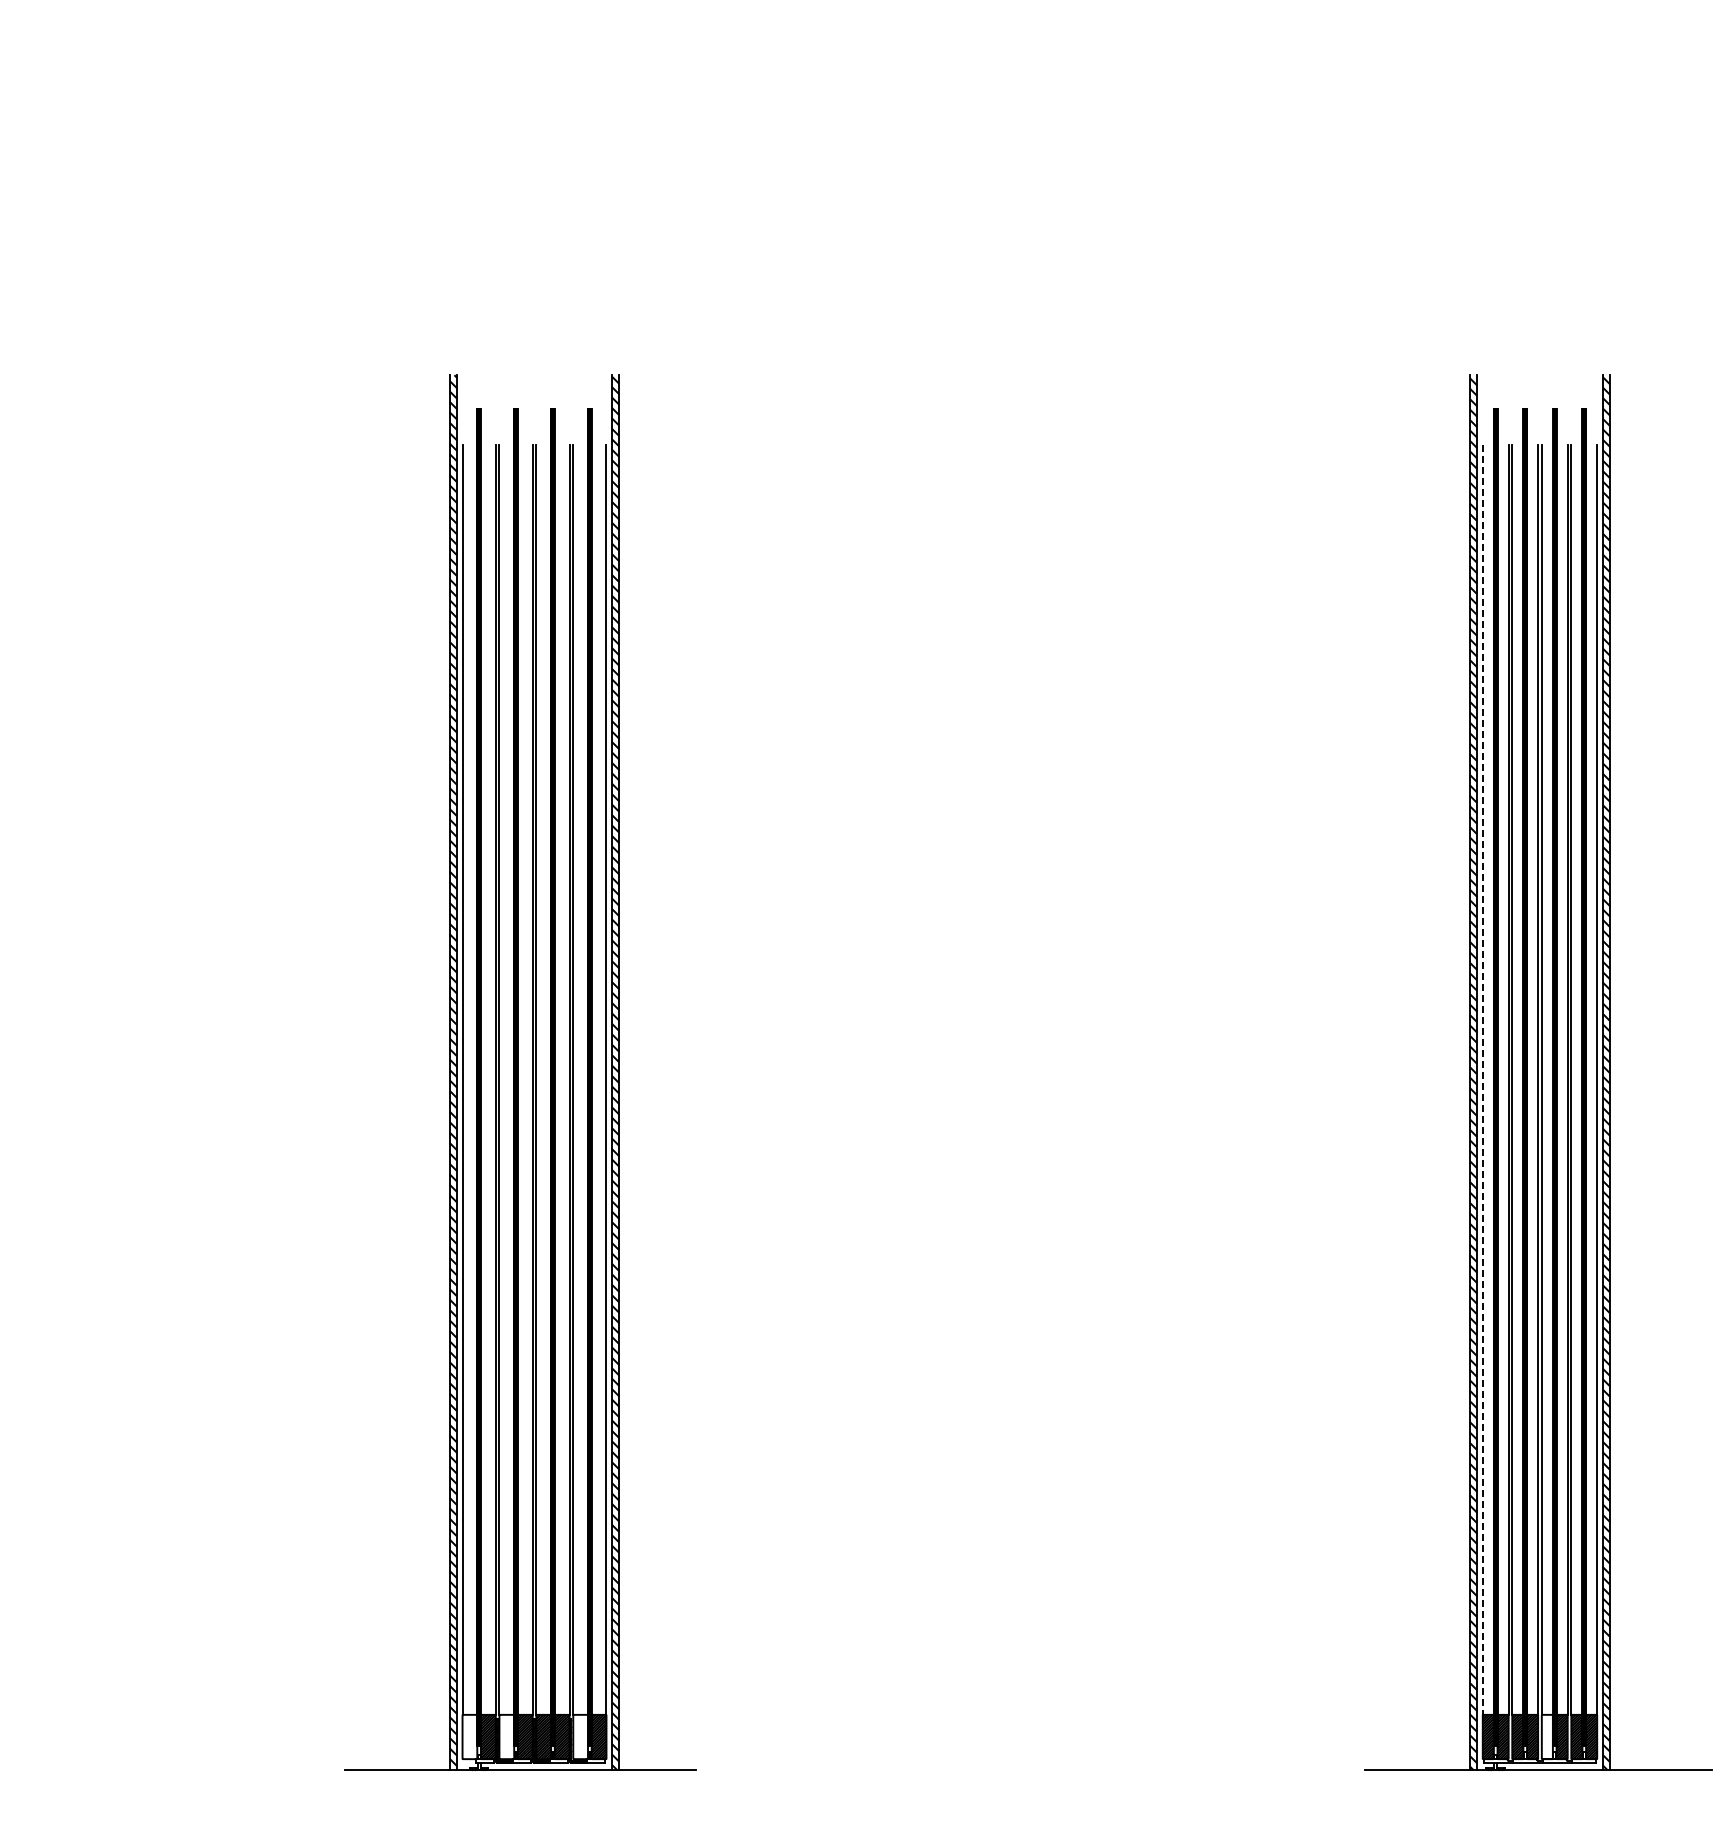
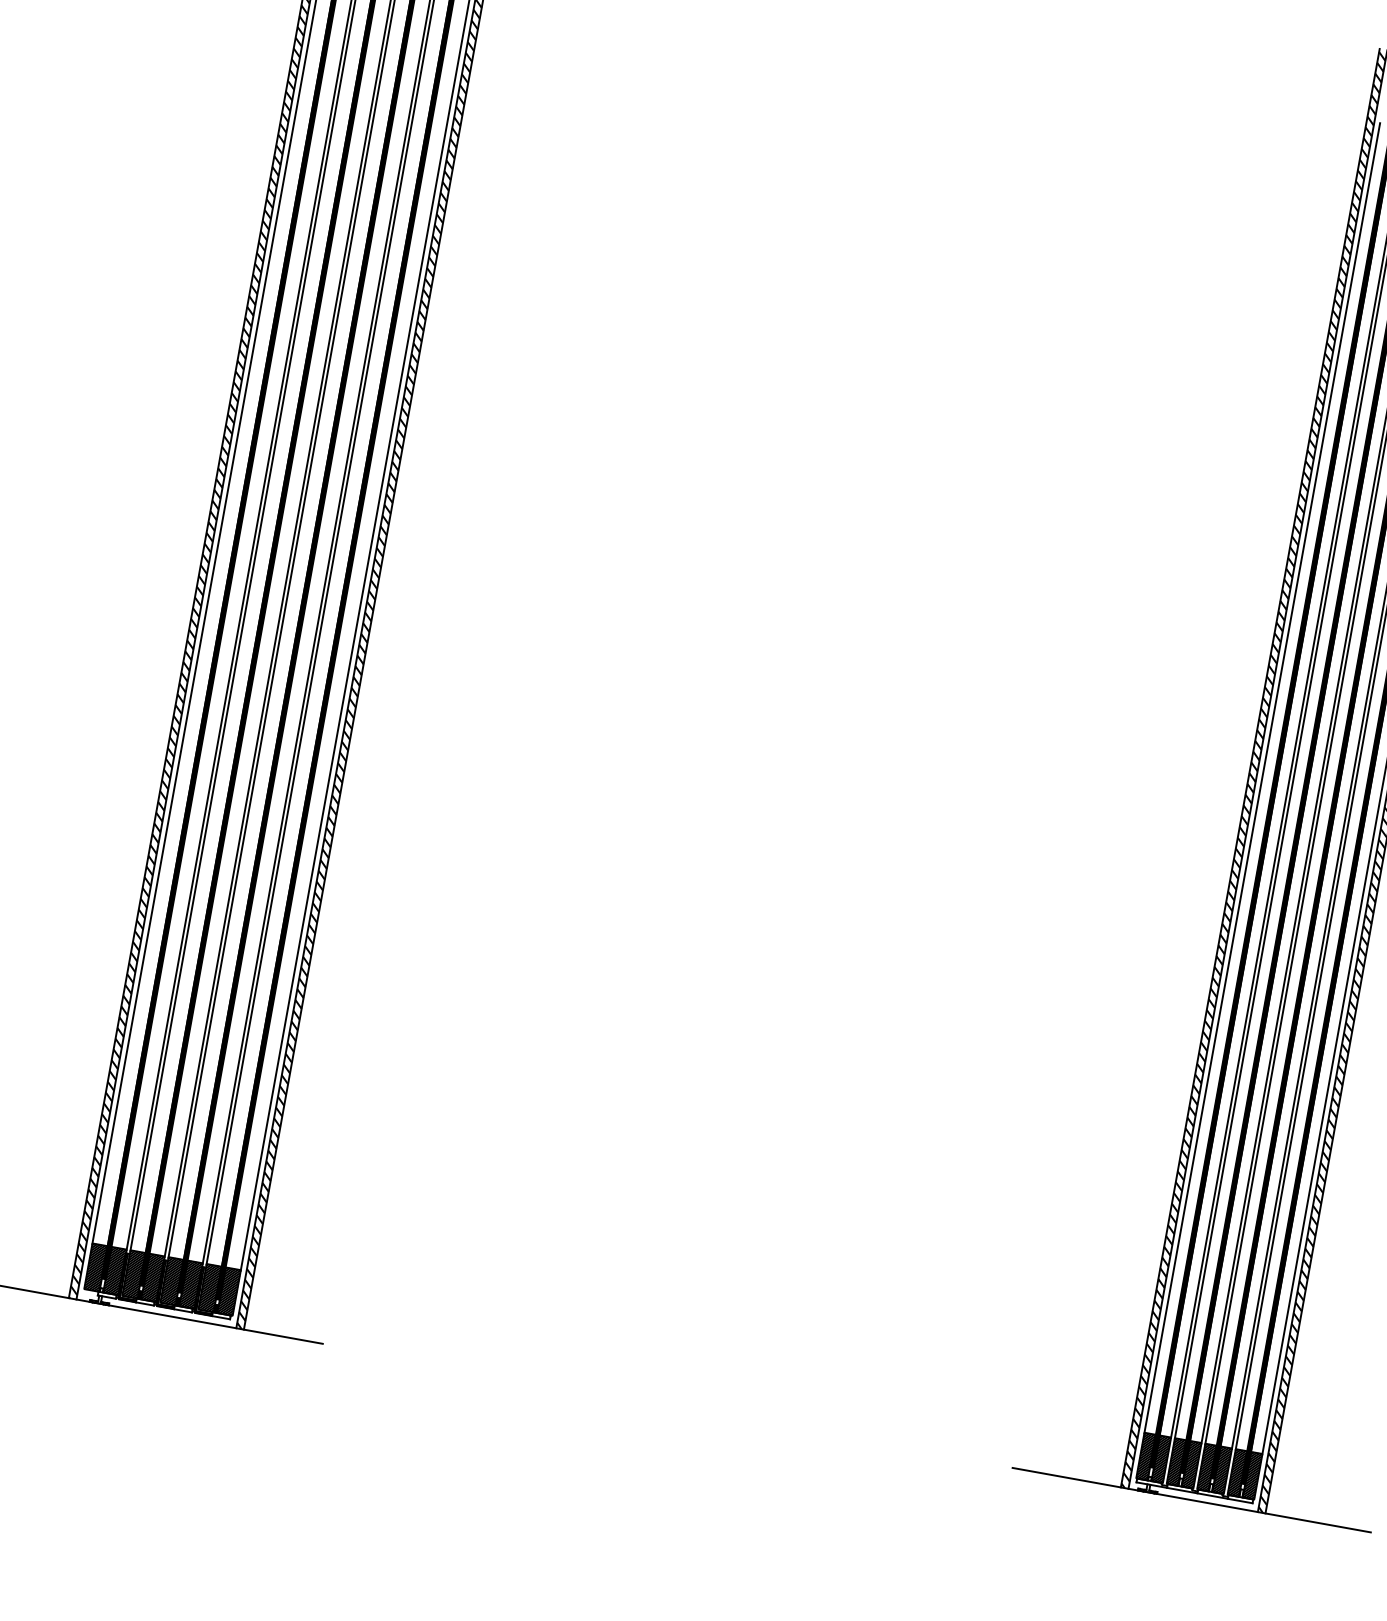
line: (1482, 1080) -> (1261, 778), dashed -> solid
hatch: (469, 1736) -> (95, 1267), added
hatch: (506, 1736) -> (133, 1273), added
hatch: (580, 1736) -> (210, 1287), added
hatch: (1546, 1736) -> (1206, 1466), added

